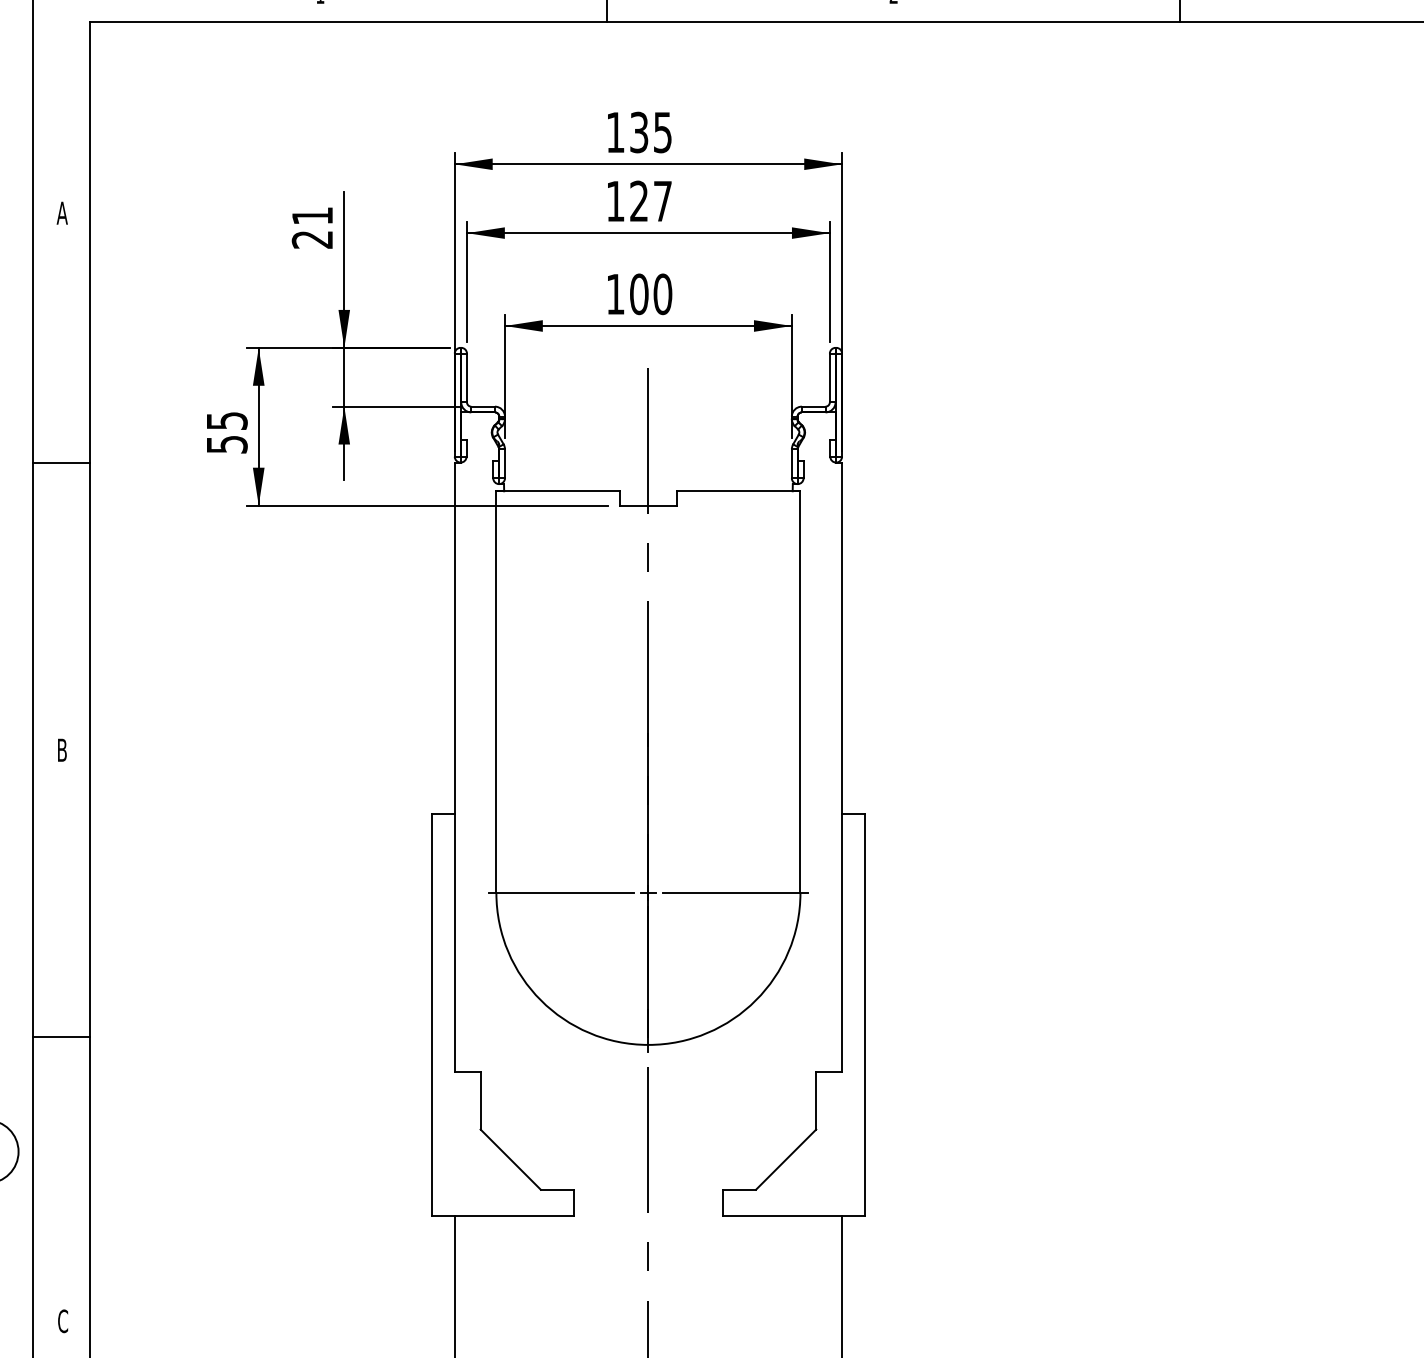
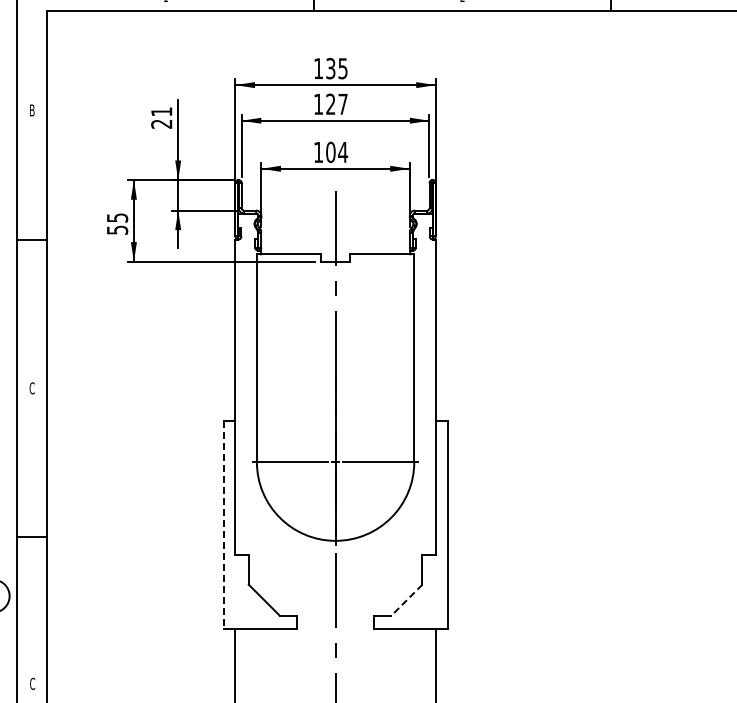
text: (60, 213) -> (31, 110), A -> B
text: (663, 294) -> (343, 152), 100 -> 104
text: (60, 750) -> (31, 388), B -> C
line: (431, 1015) -> (223, 525), solid -> dashed
line: (785, 1160) -> (406, 600), solid -> dashed

